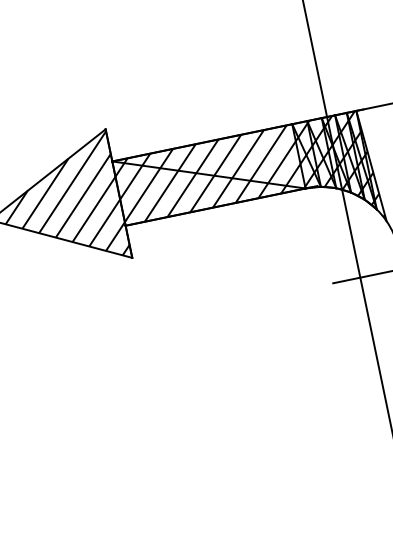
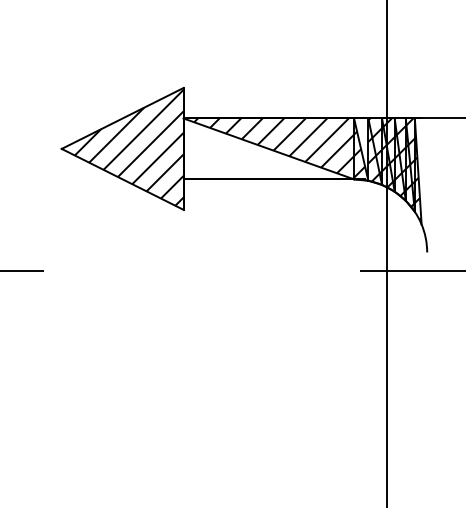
hatch: (306, 148) -> (362, 143), removed
hatch: (207, 176) -> (267, 150), removed

